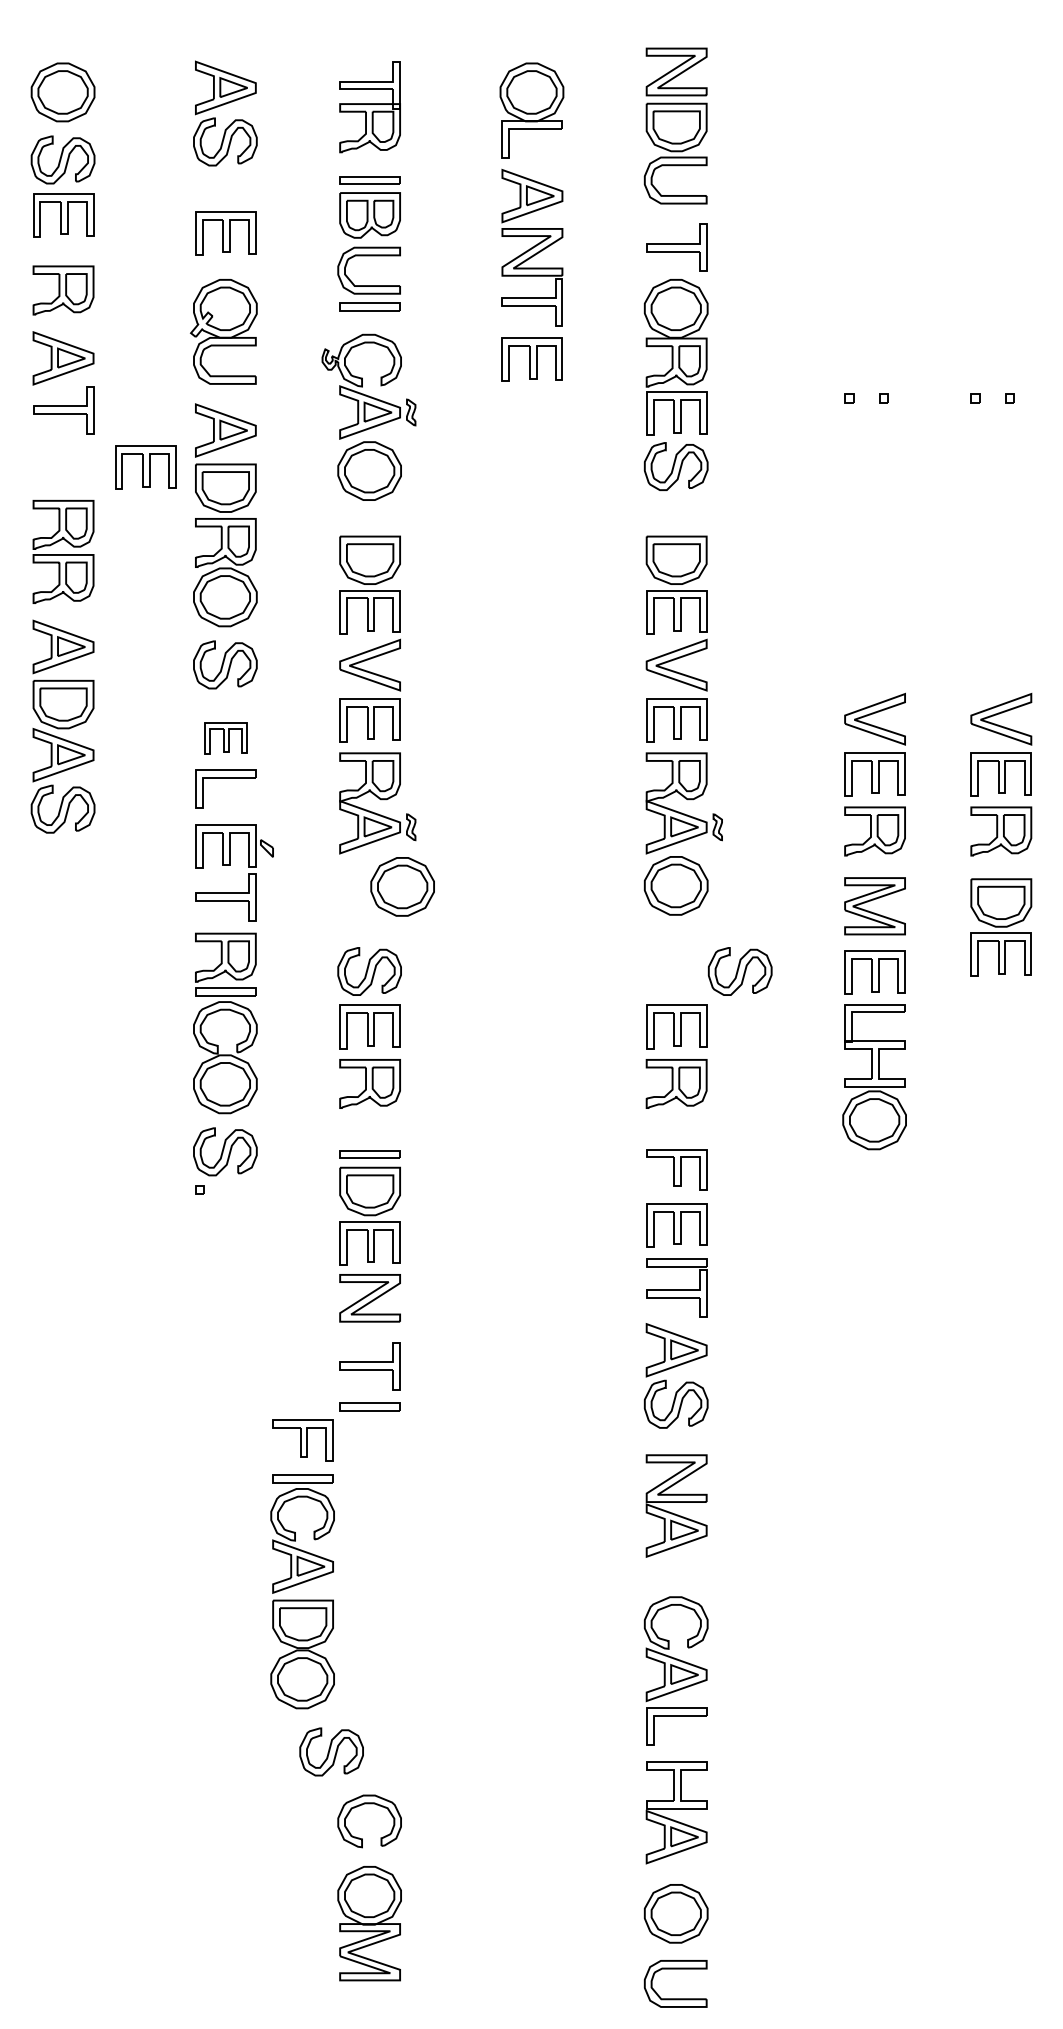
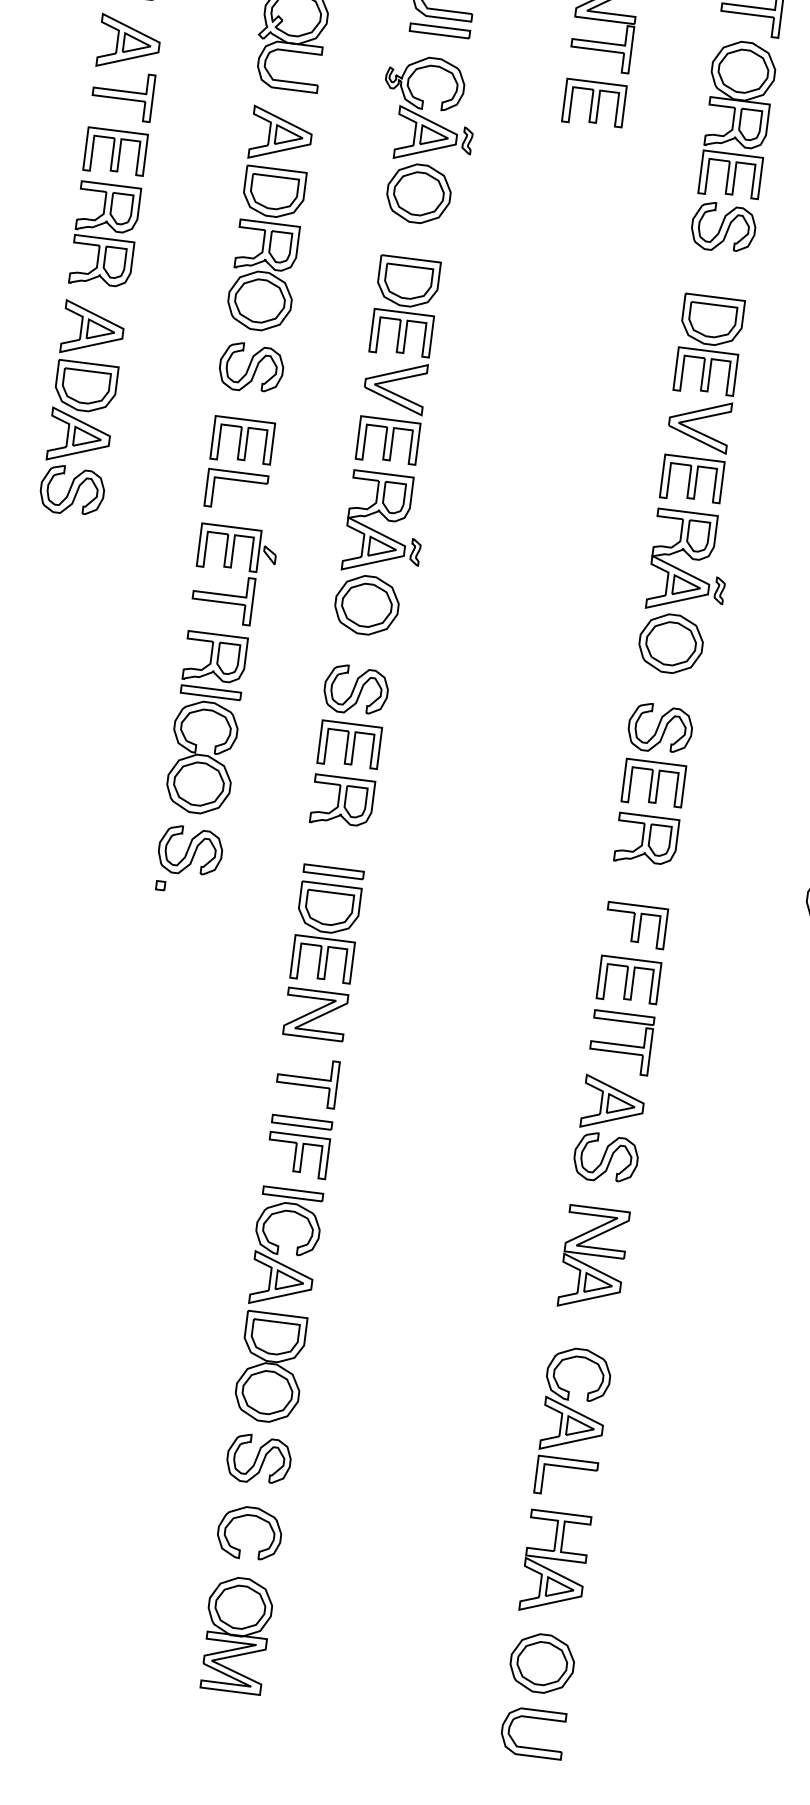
part: (145, 467) -> (115, 151), moved
part: (225, 738) -> (242, 441), size x1.43
part: (402, 886) -> (366, 604), moved
part: (739, 971) -> (659, 728), moved
part: (302, 1440) -> (297, 1155), moved
part: (300, 1584) -> (277, 1298), moved
part: (331, 1751) -> (258, 1459), moved

